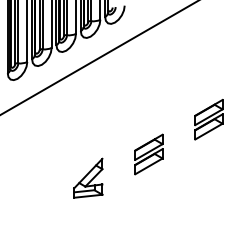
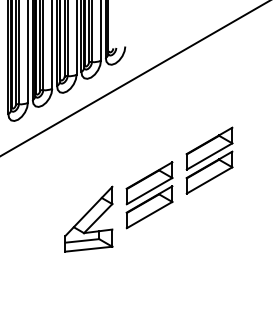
part: (208, 119) -> (209, 160), size x1.67
part: (148, 154) -> (149, 195), size x1.67
part: (87, 177) -> (88, 218), size x1.67

